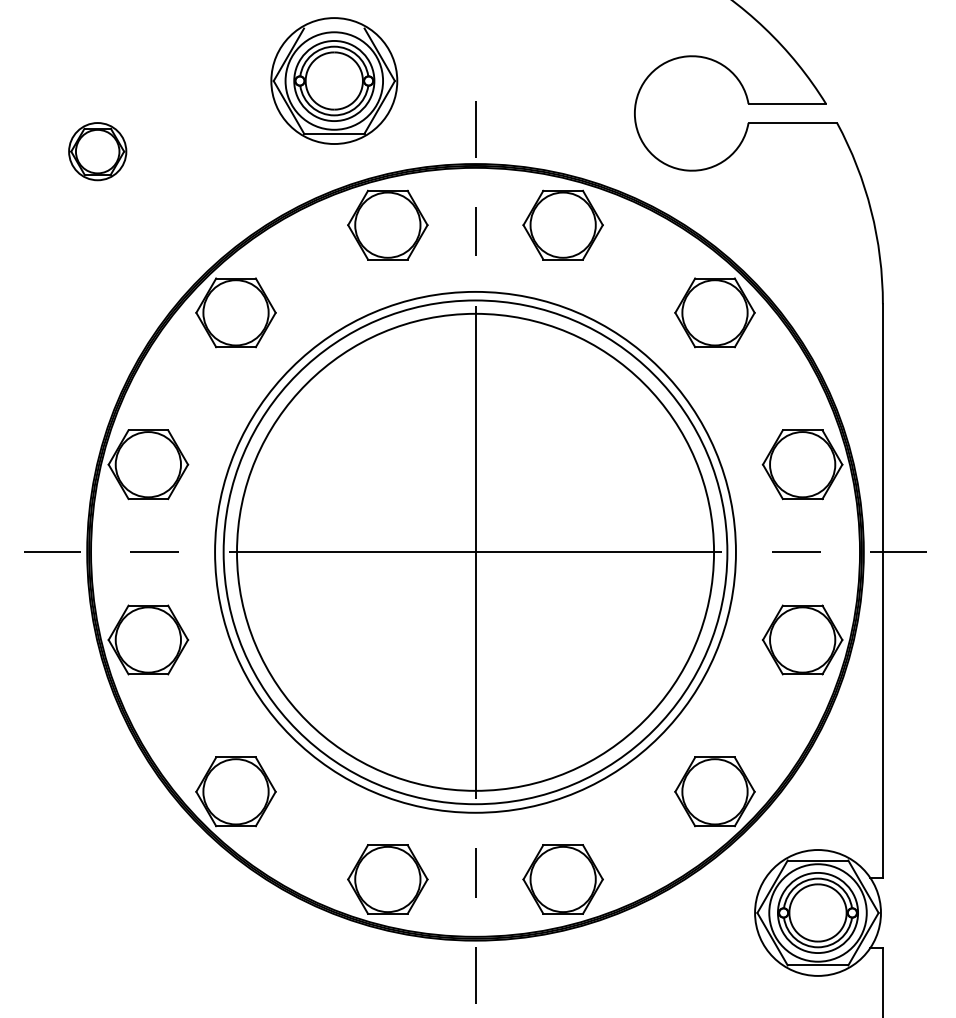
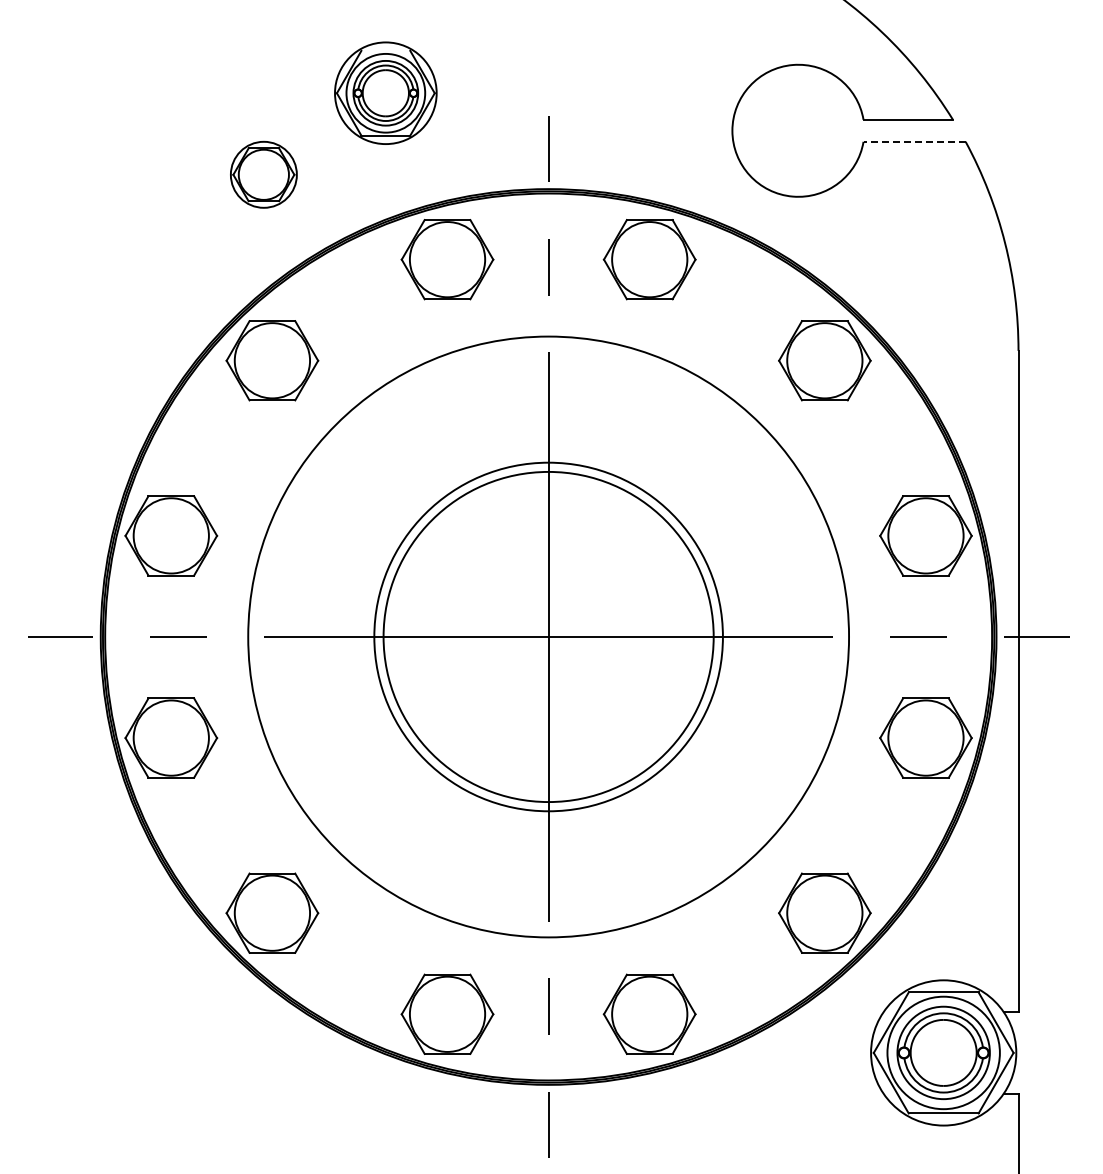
part: (334, 80) -> (385, 92), size x0.7
line: (792, 122) -> (914, 141), solid -> dashed
part: (97, 151) -> (263, 174), moved
circle: (475, 551) -> (548, 636), size x0.6
circle: (475, 551) -> (548, 636), size x0.6

